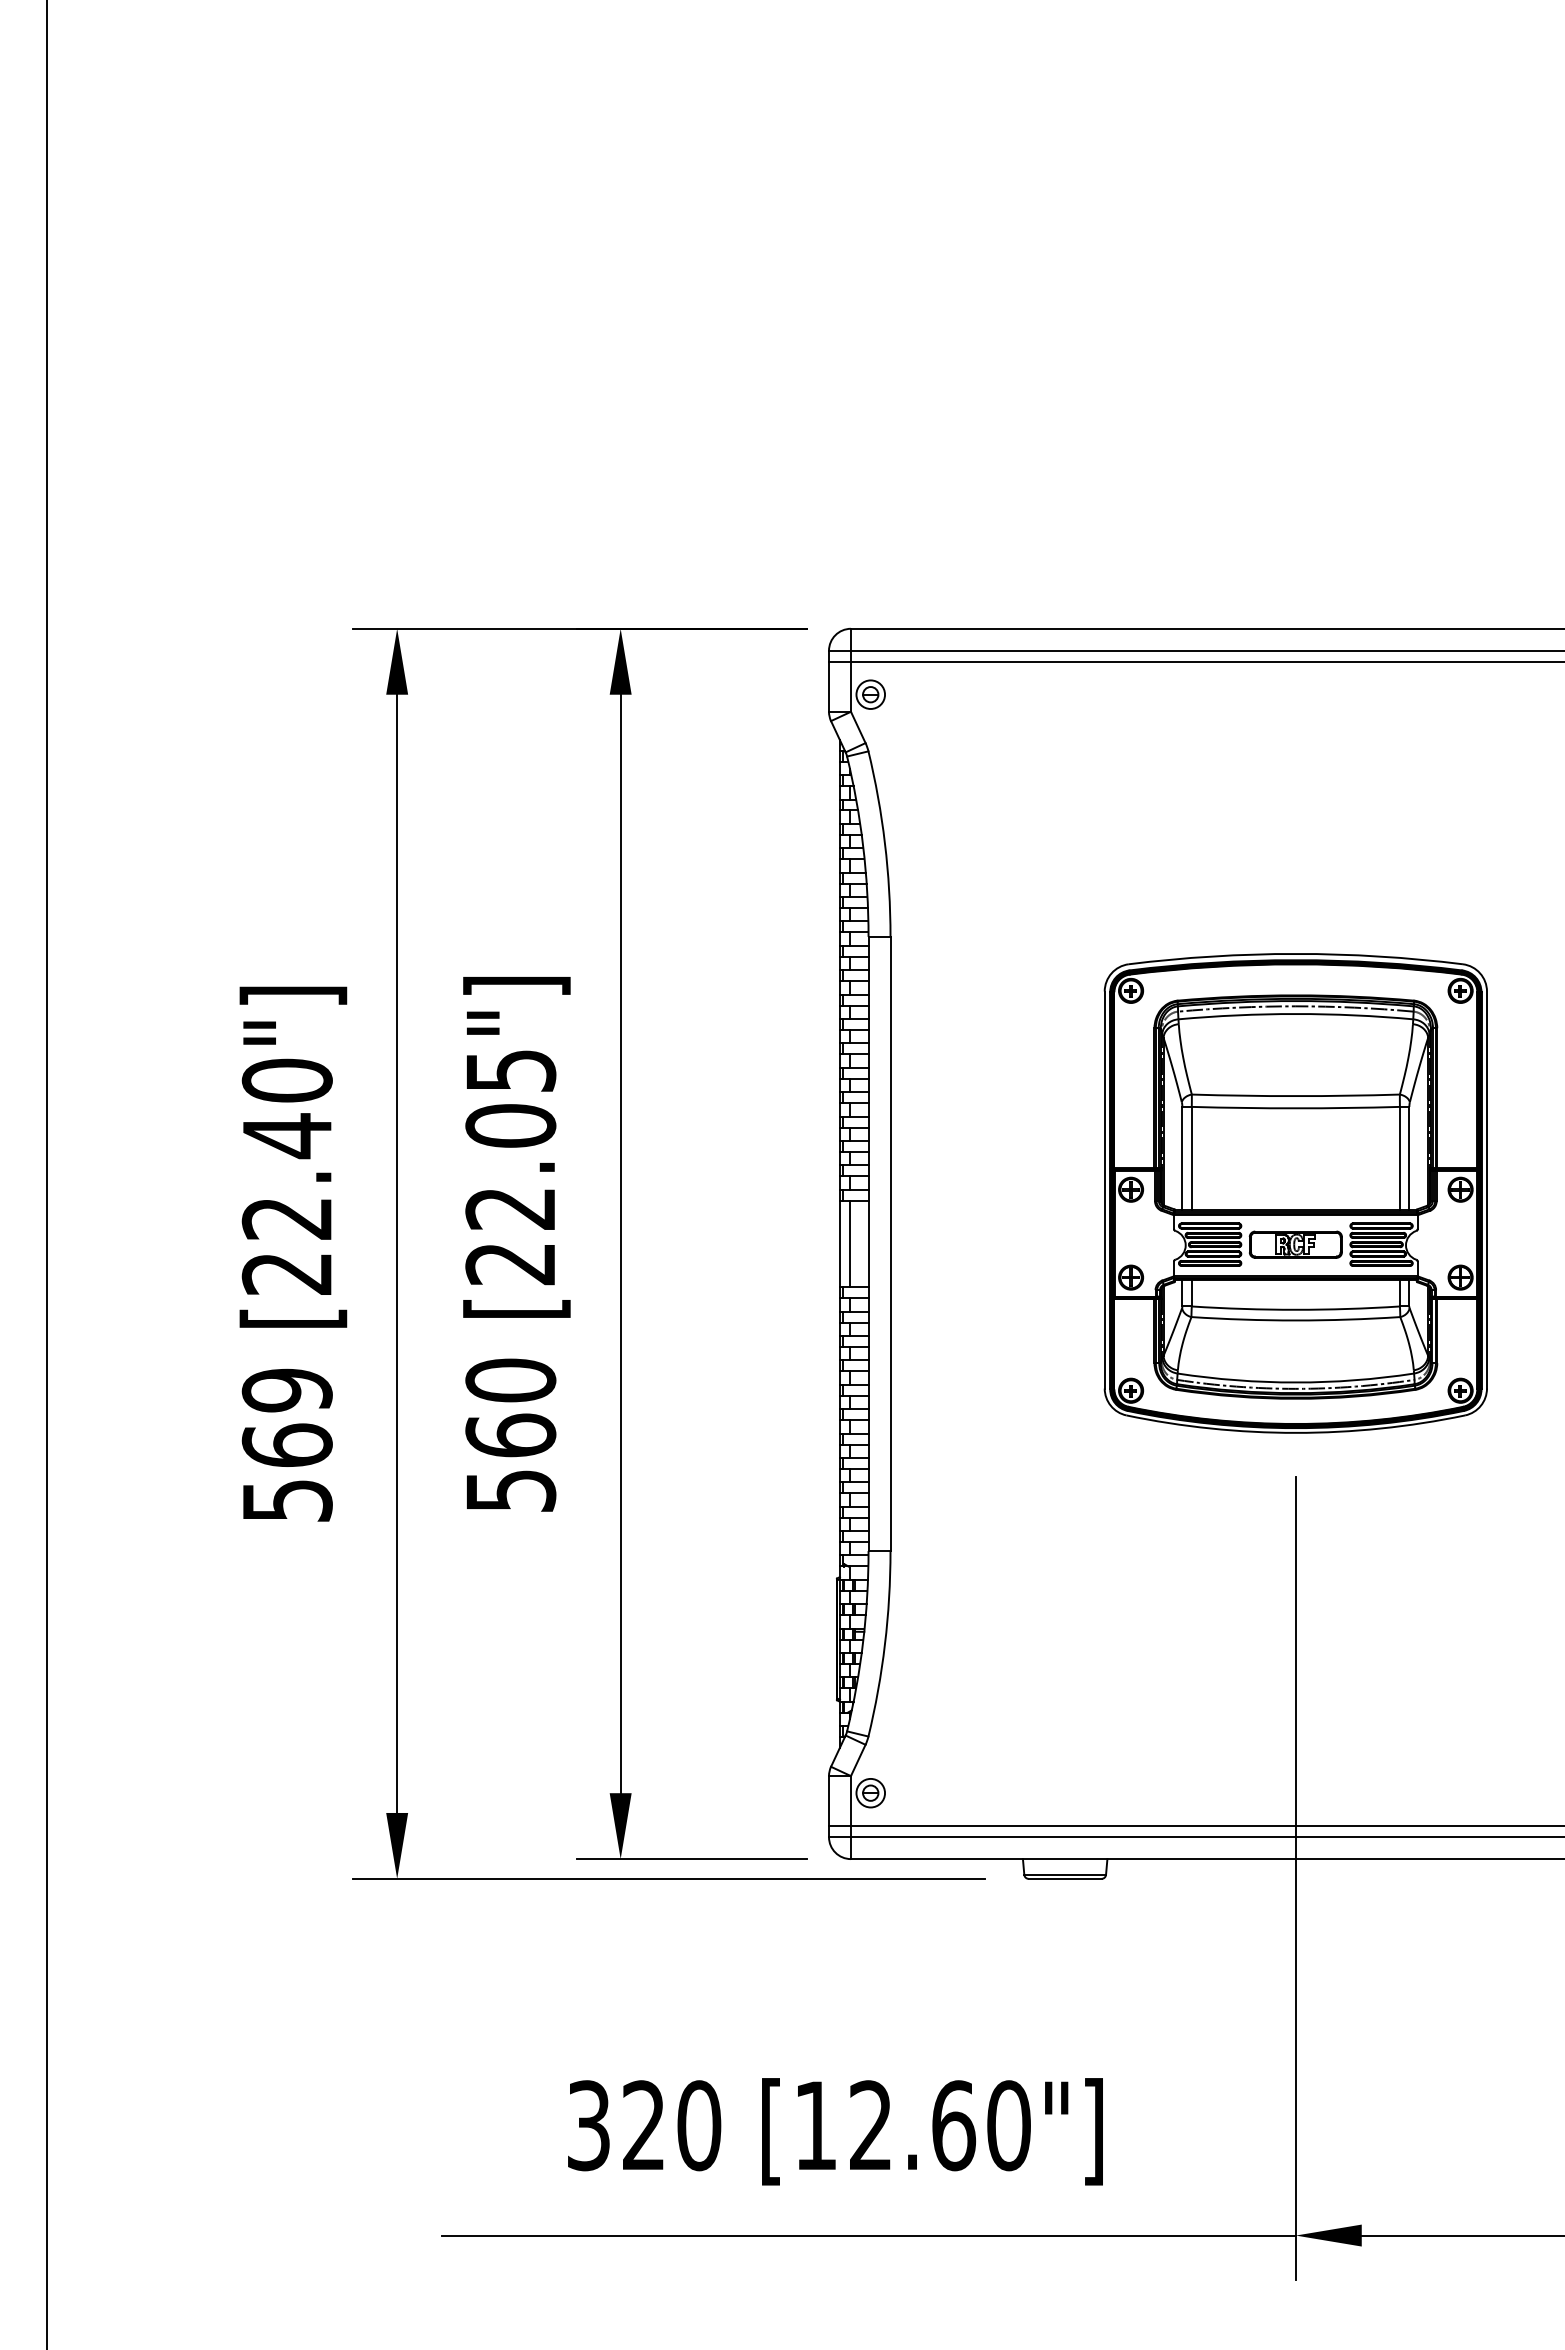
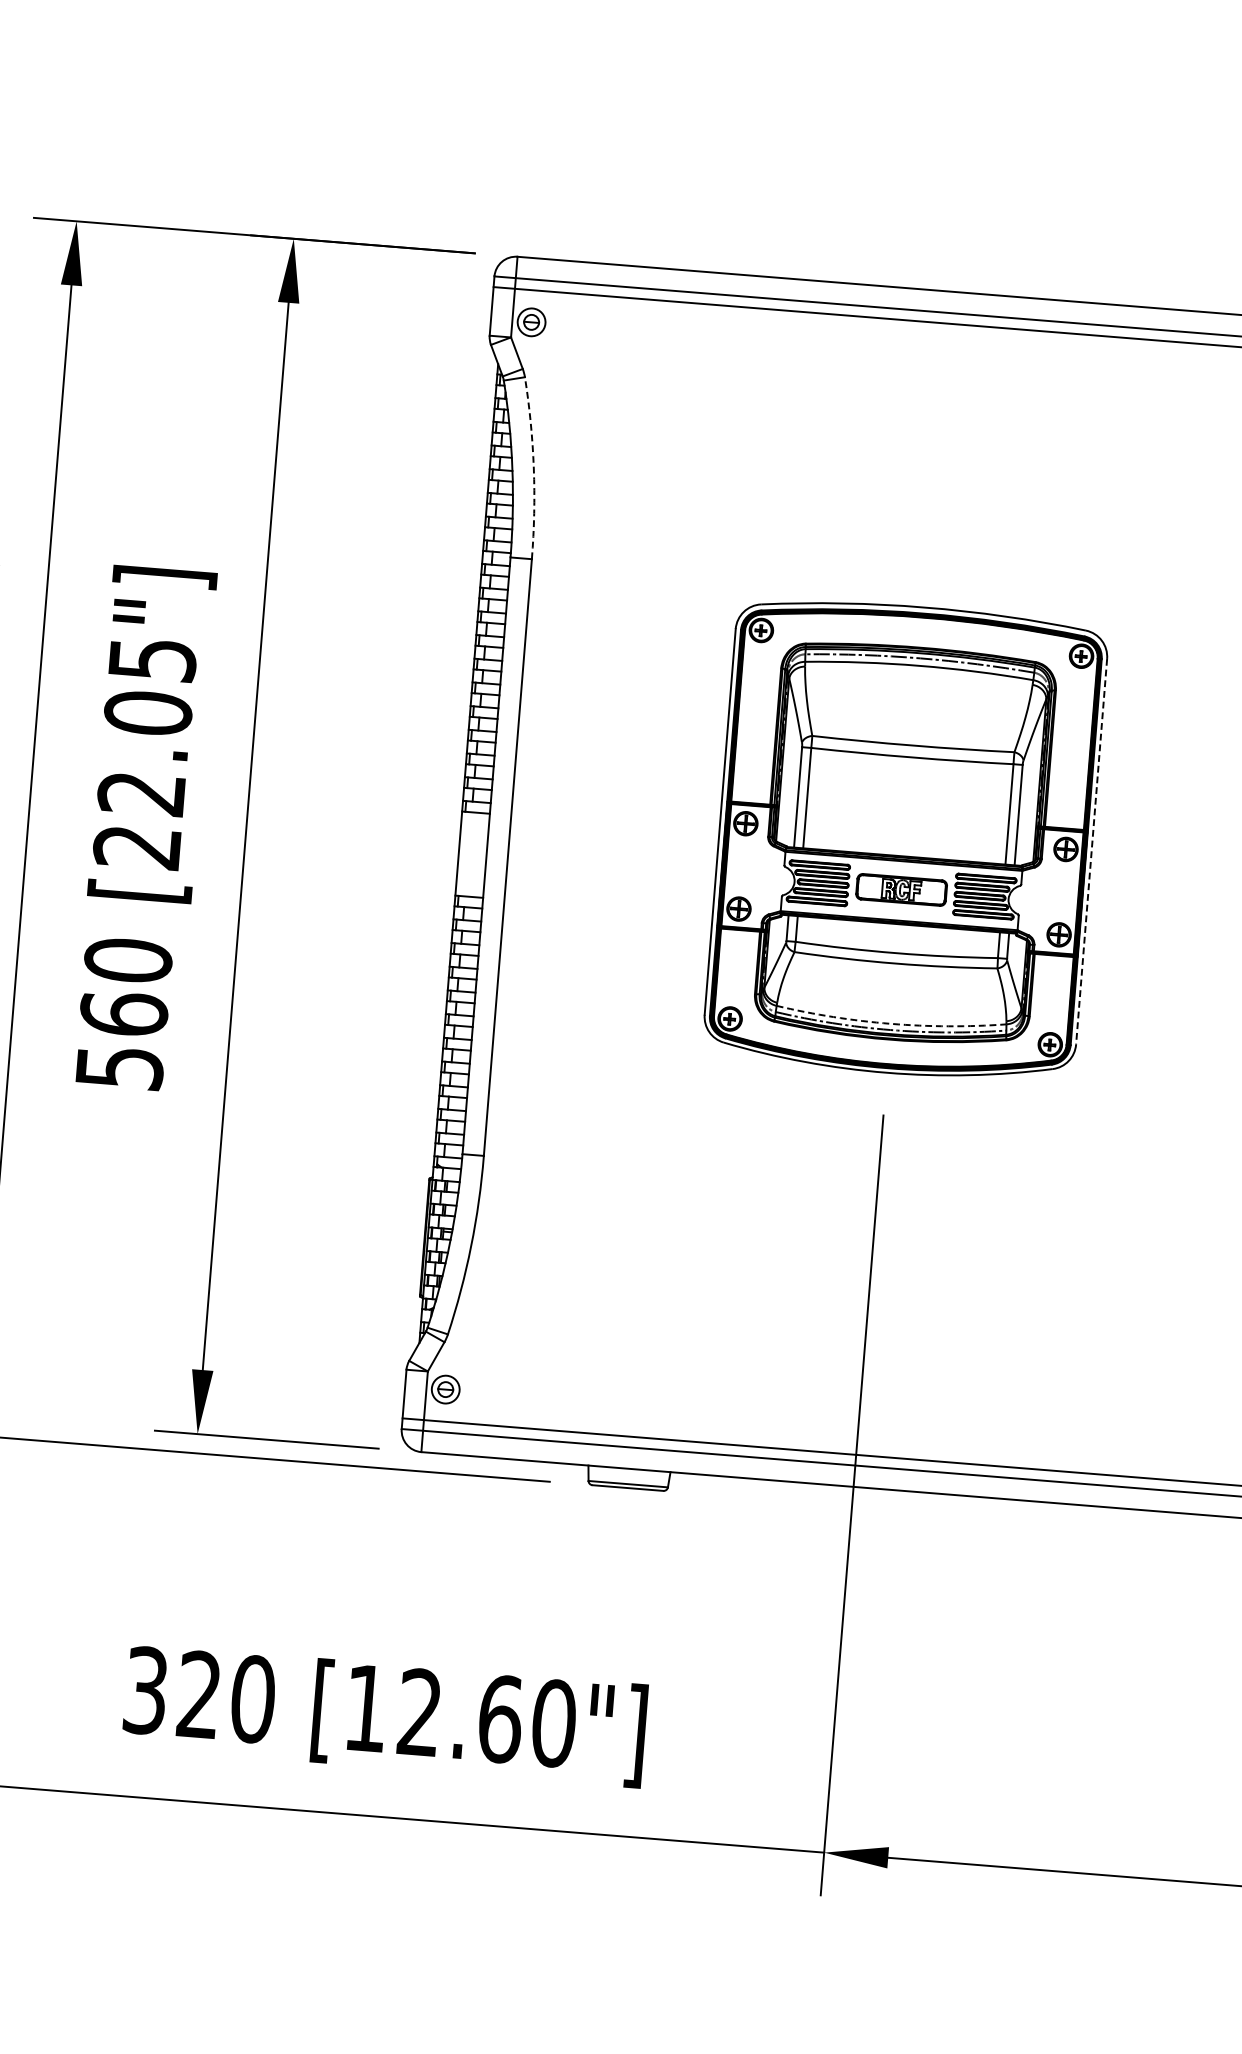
arc: (884, 843) -> (533, 468), solid -> dashed
line: (1487, 1190) -> (1092, 852), solid -> dashed
line: (849, 1243) -> (468, 853), removed
arc: (1295, 1382) -> (890, 1023), solid -> dashed

